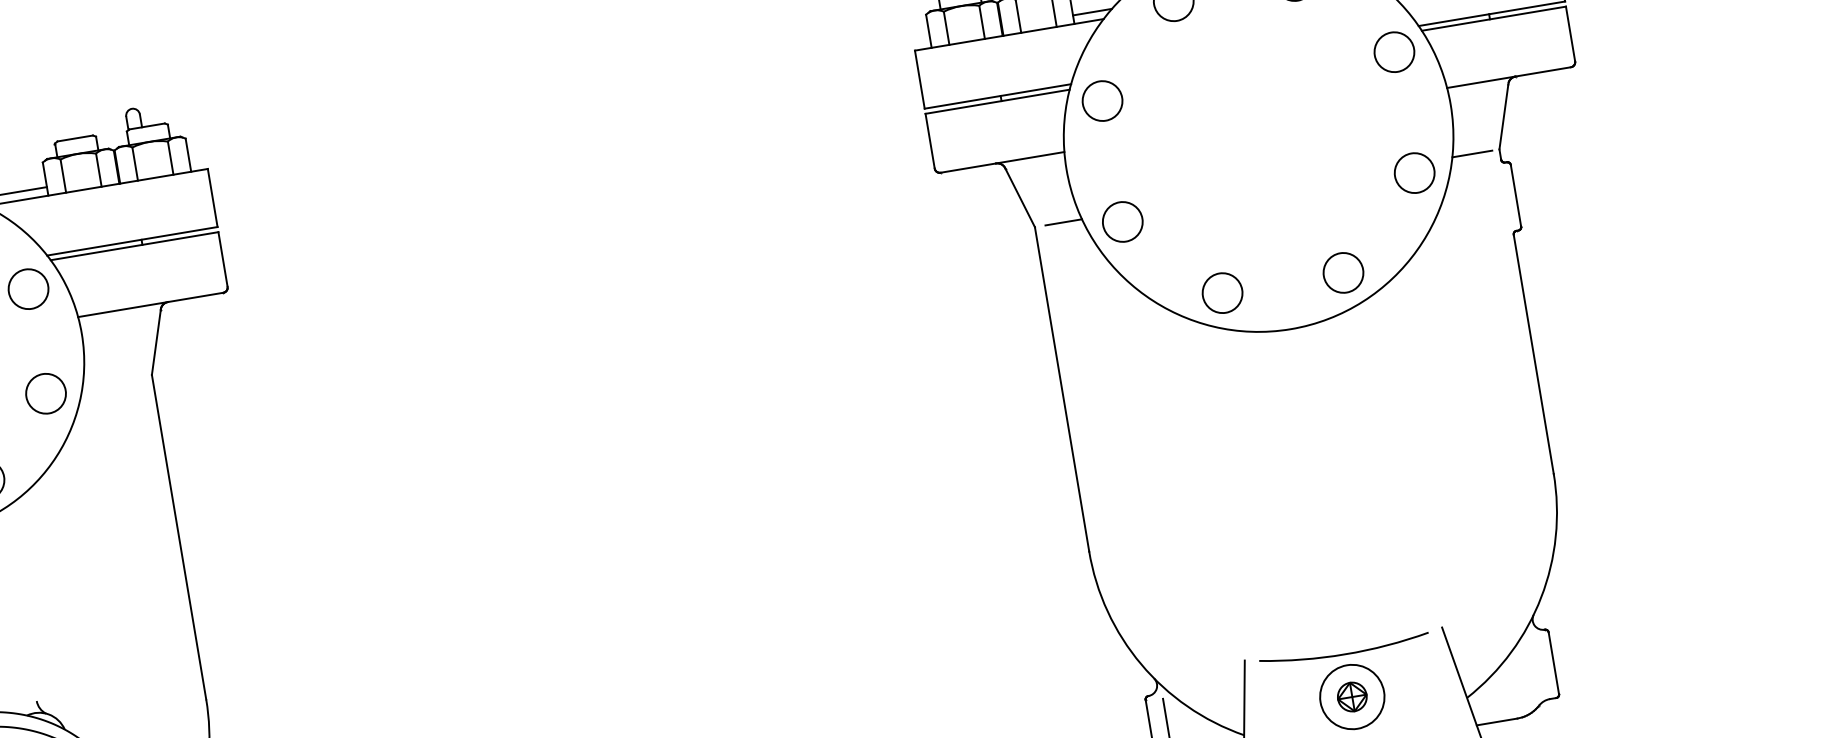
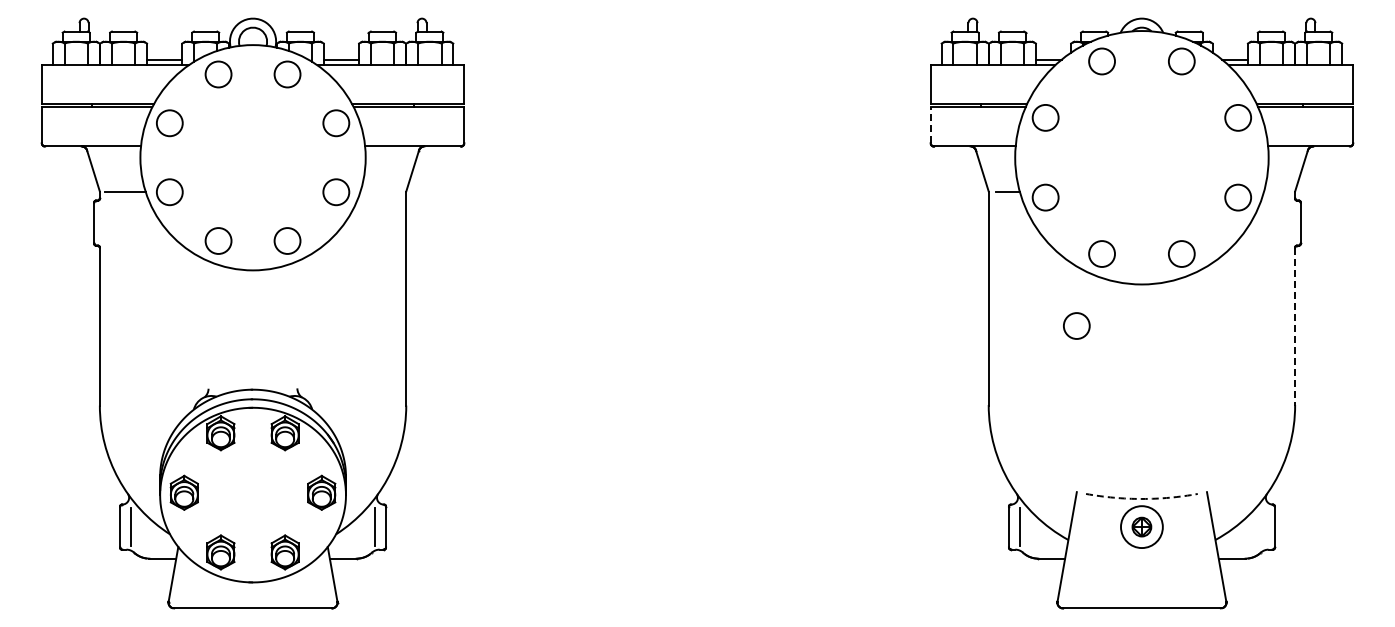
line: (929, 140) -> (930, 124), solid -> dashed
line: (1472, 153) -> (1277, 191), removed
line: (1534, 353) -> (1295, 326), solid -> dashed
circle: (1201, 407) -> (1076, 325), added
arc: (1344, 653) -> (1141, 498), solid -> dashed

